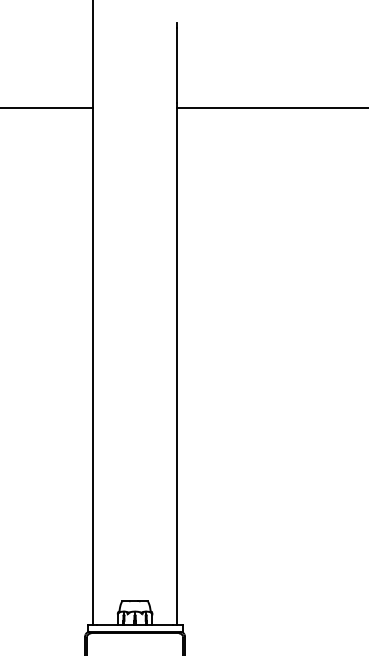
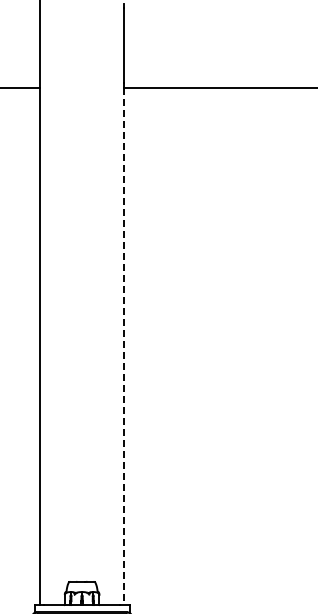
line: (177, 366) -> (124, 346), solid -> dashed

